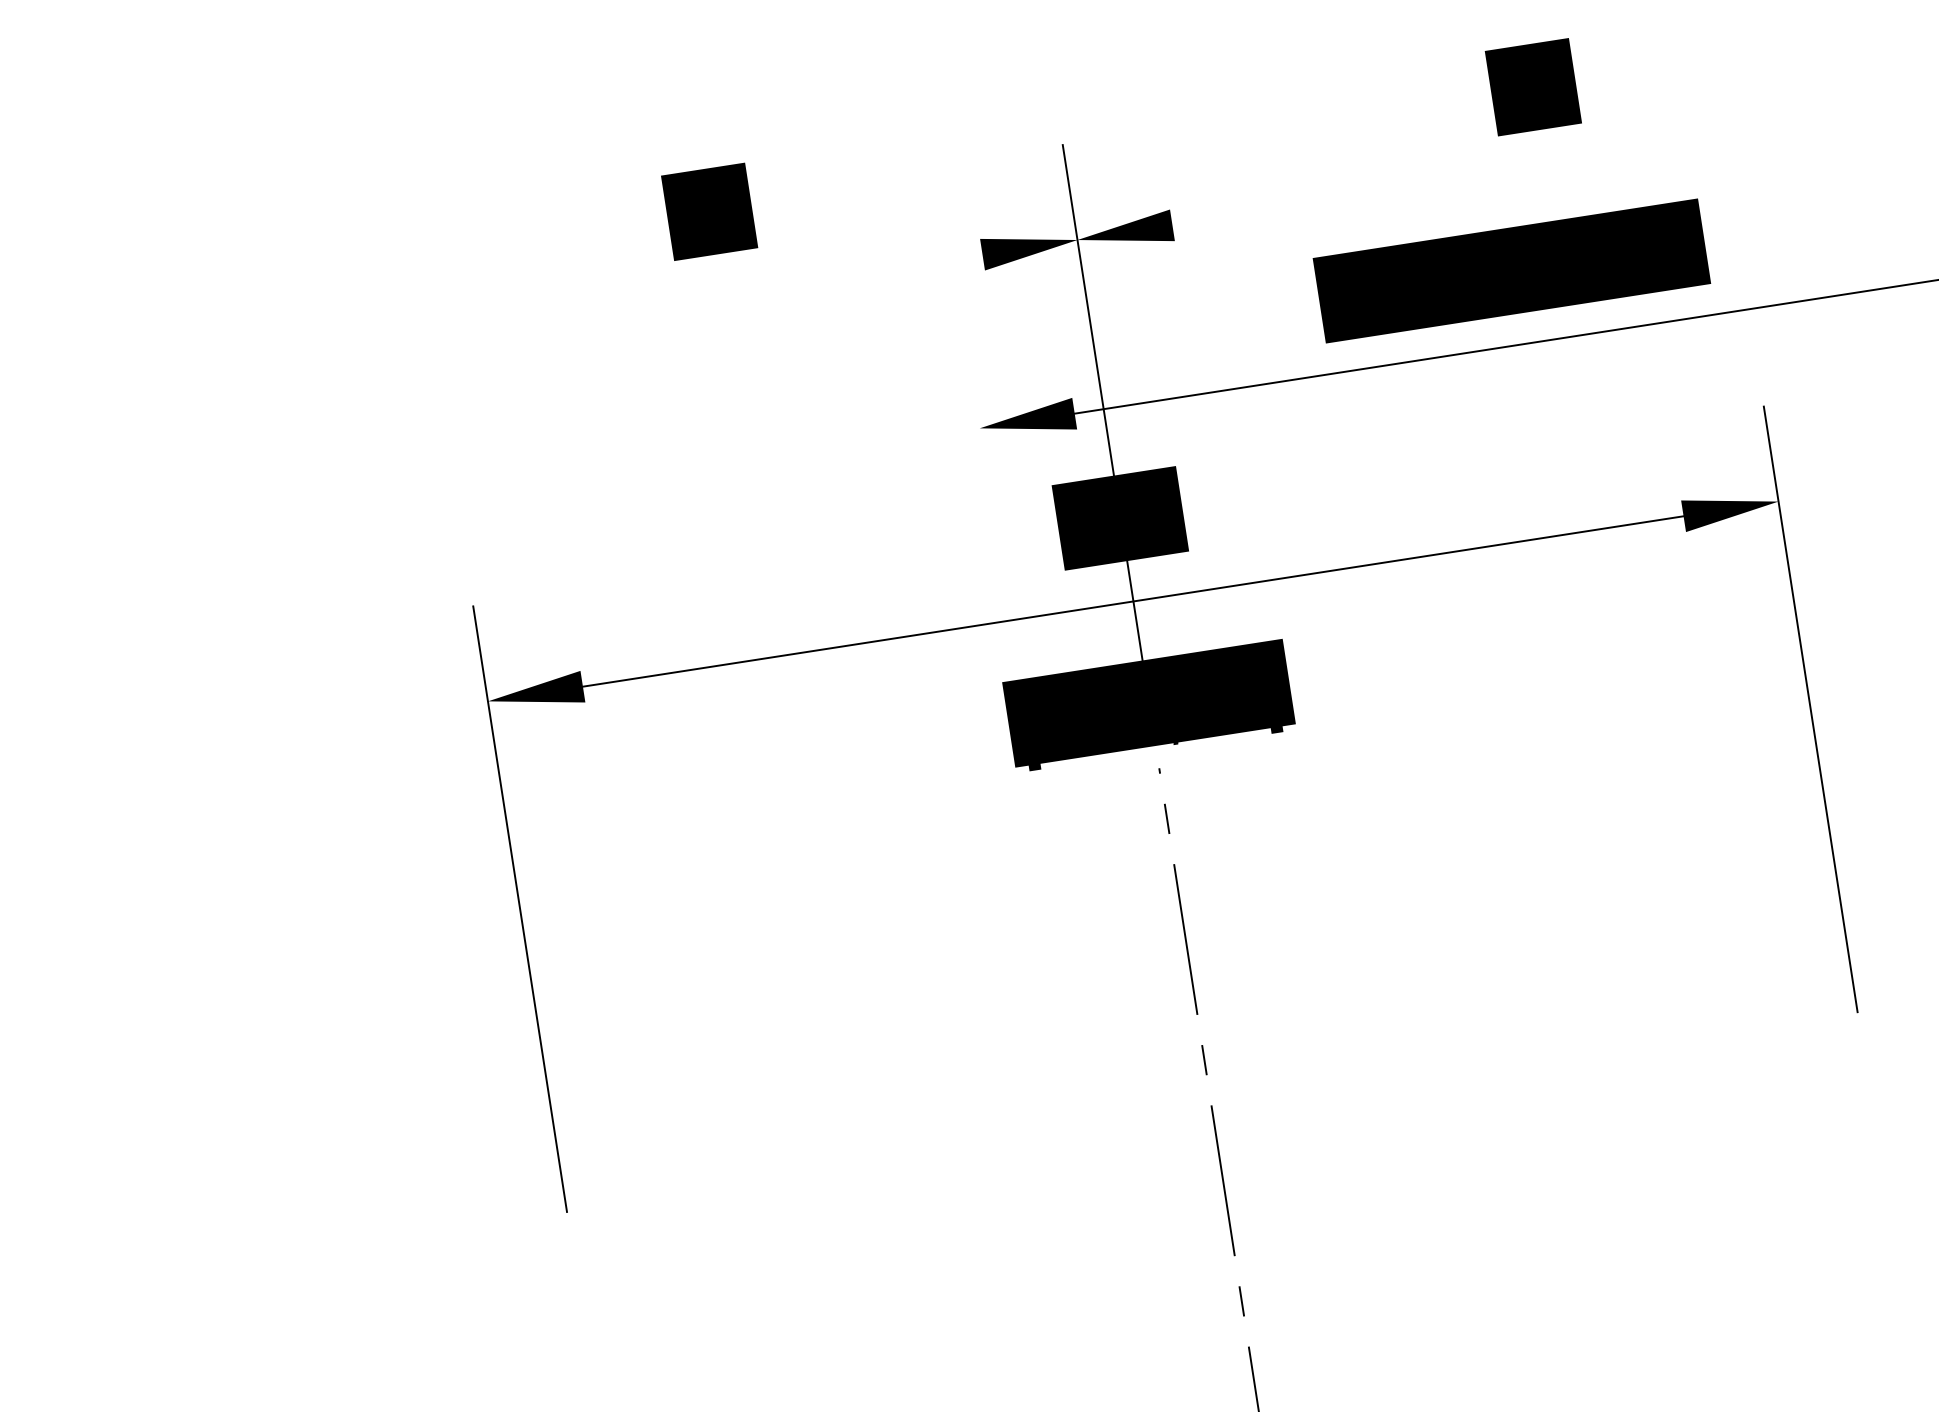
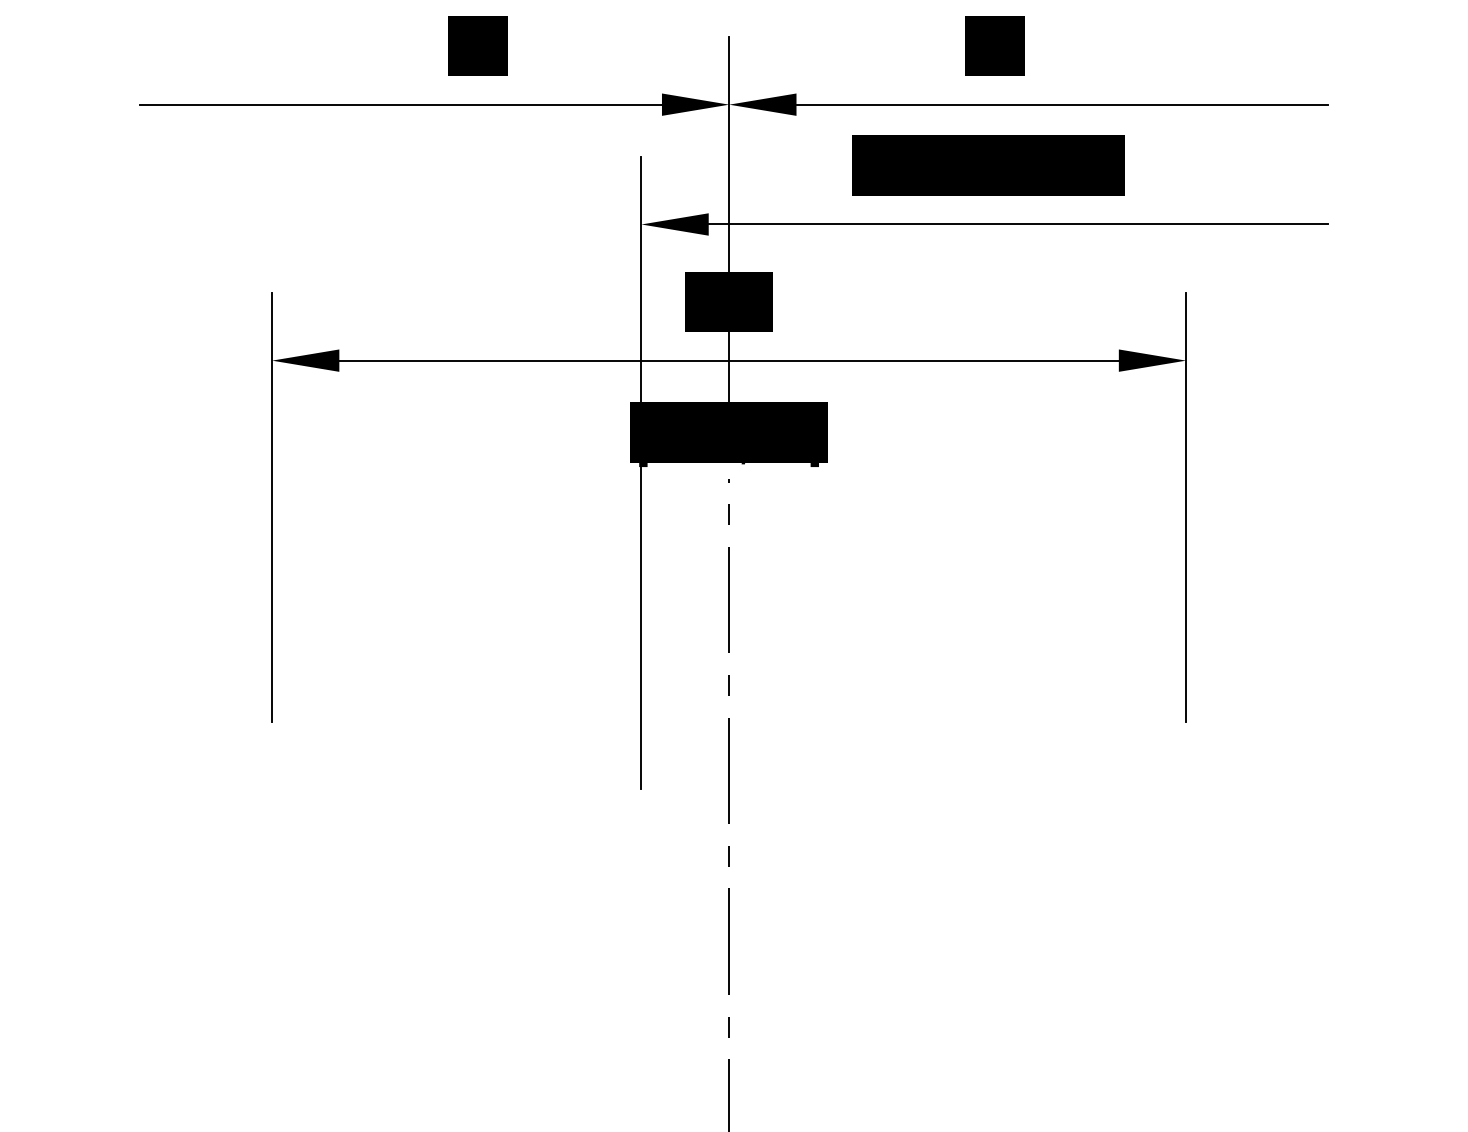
text: (1532, 86) -> (994, 45), moved
line: (1546, 167) -> (1061, 104), added
text: (1512, 270) -> (988, 165), moved
line: (613, 311) -> (400, 104), added
line: (1034, 778) -> (641, 472), added

